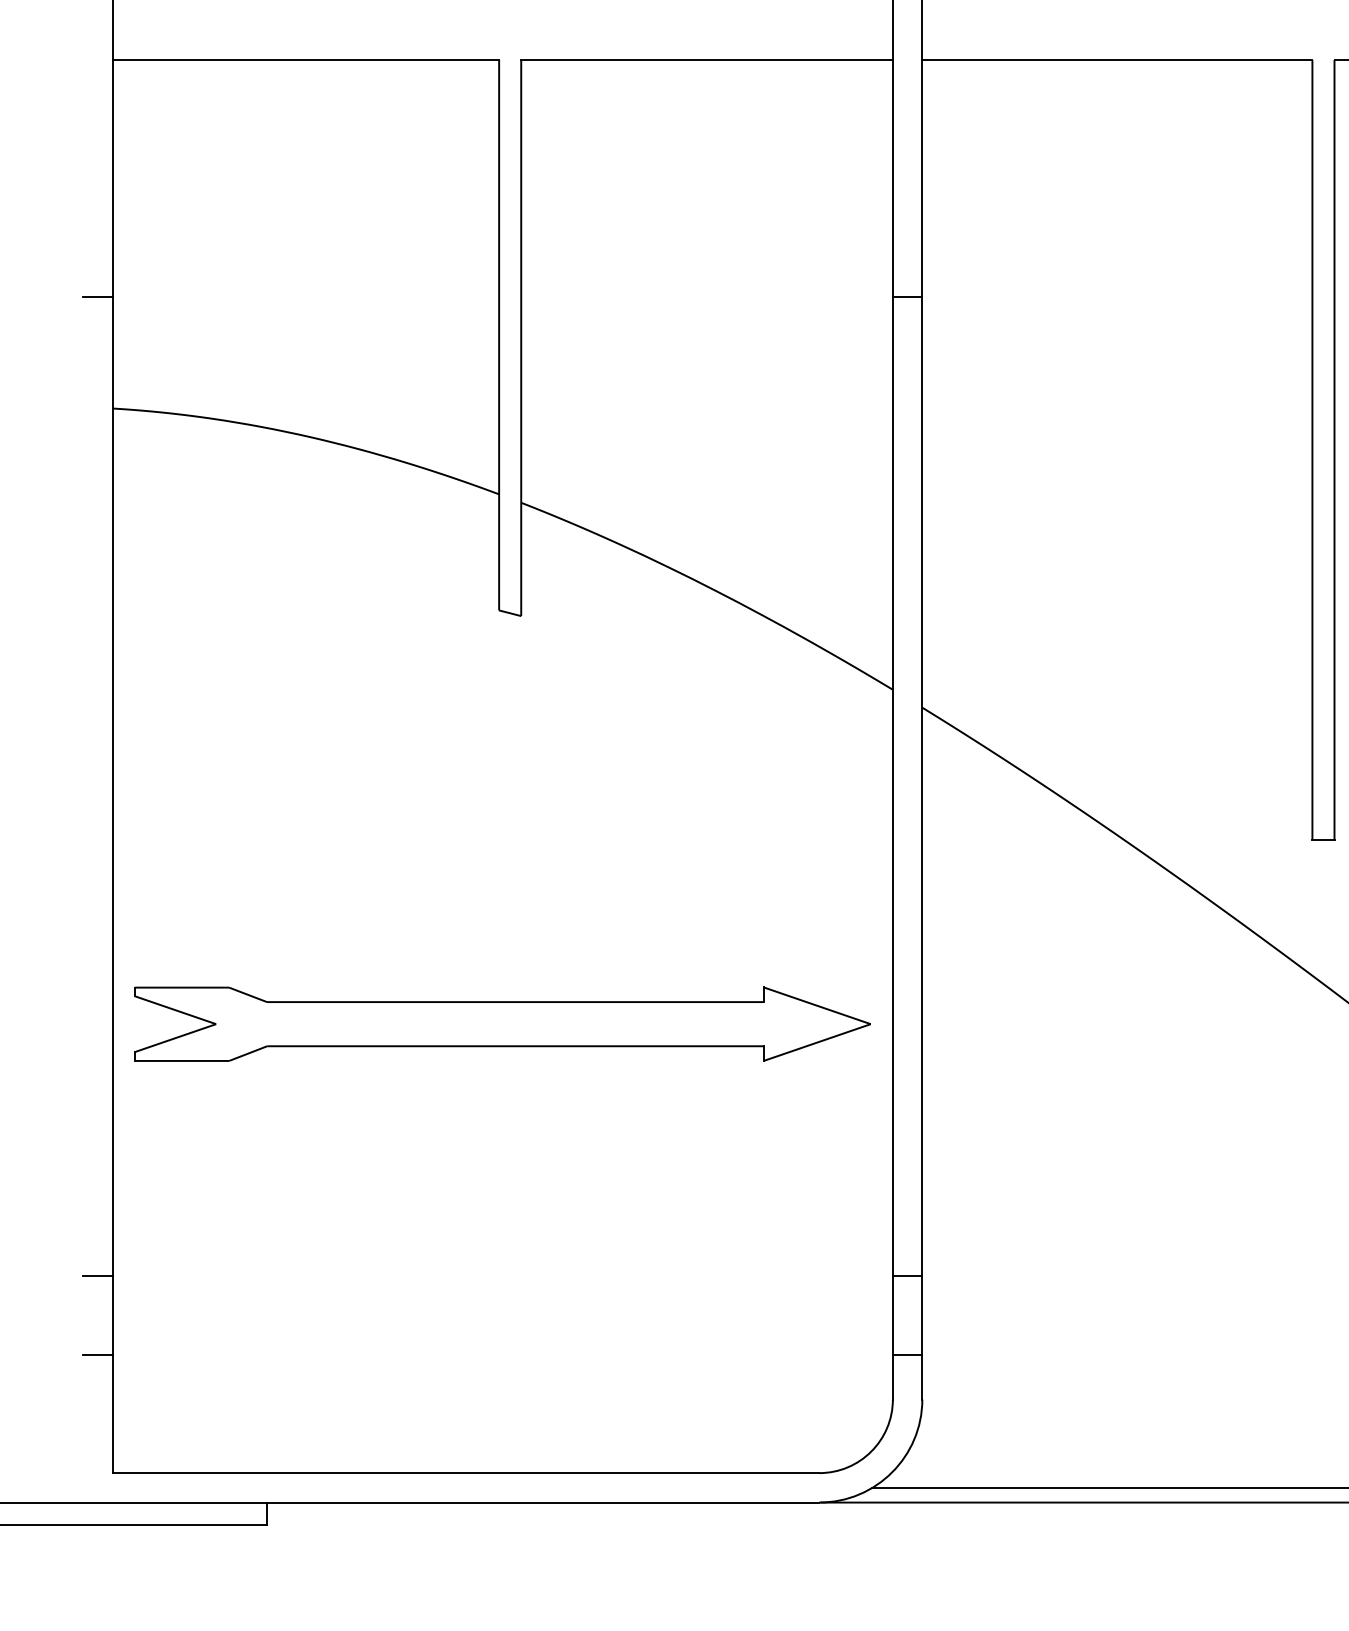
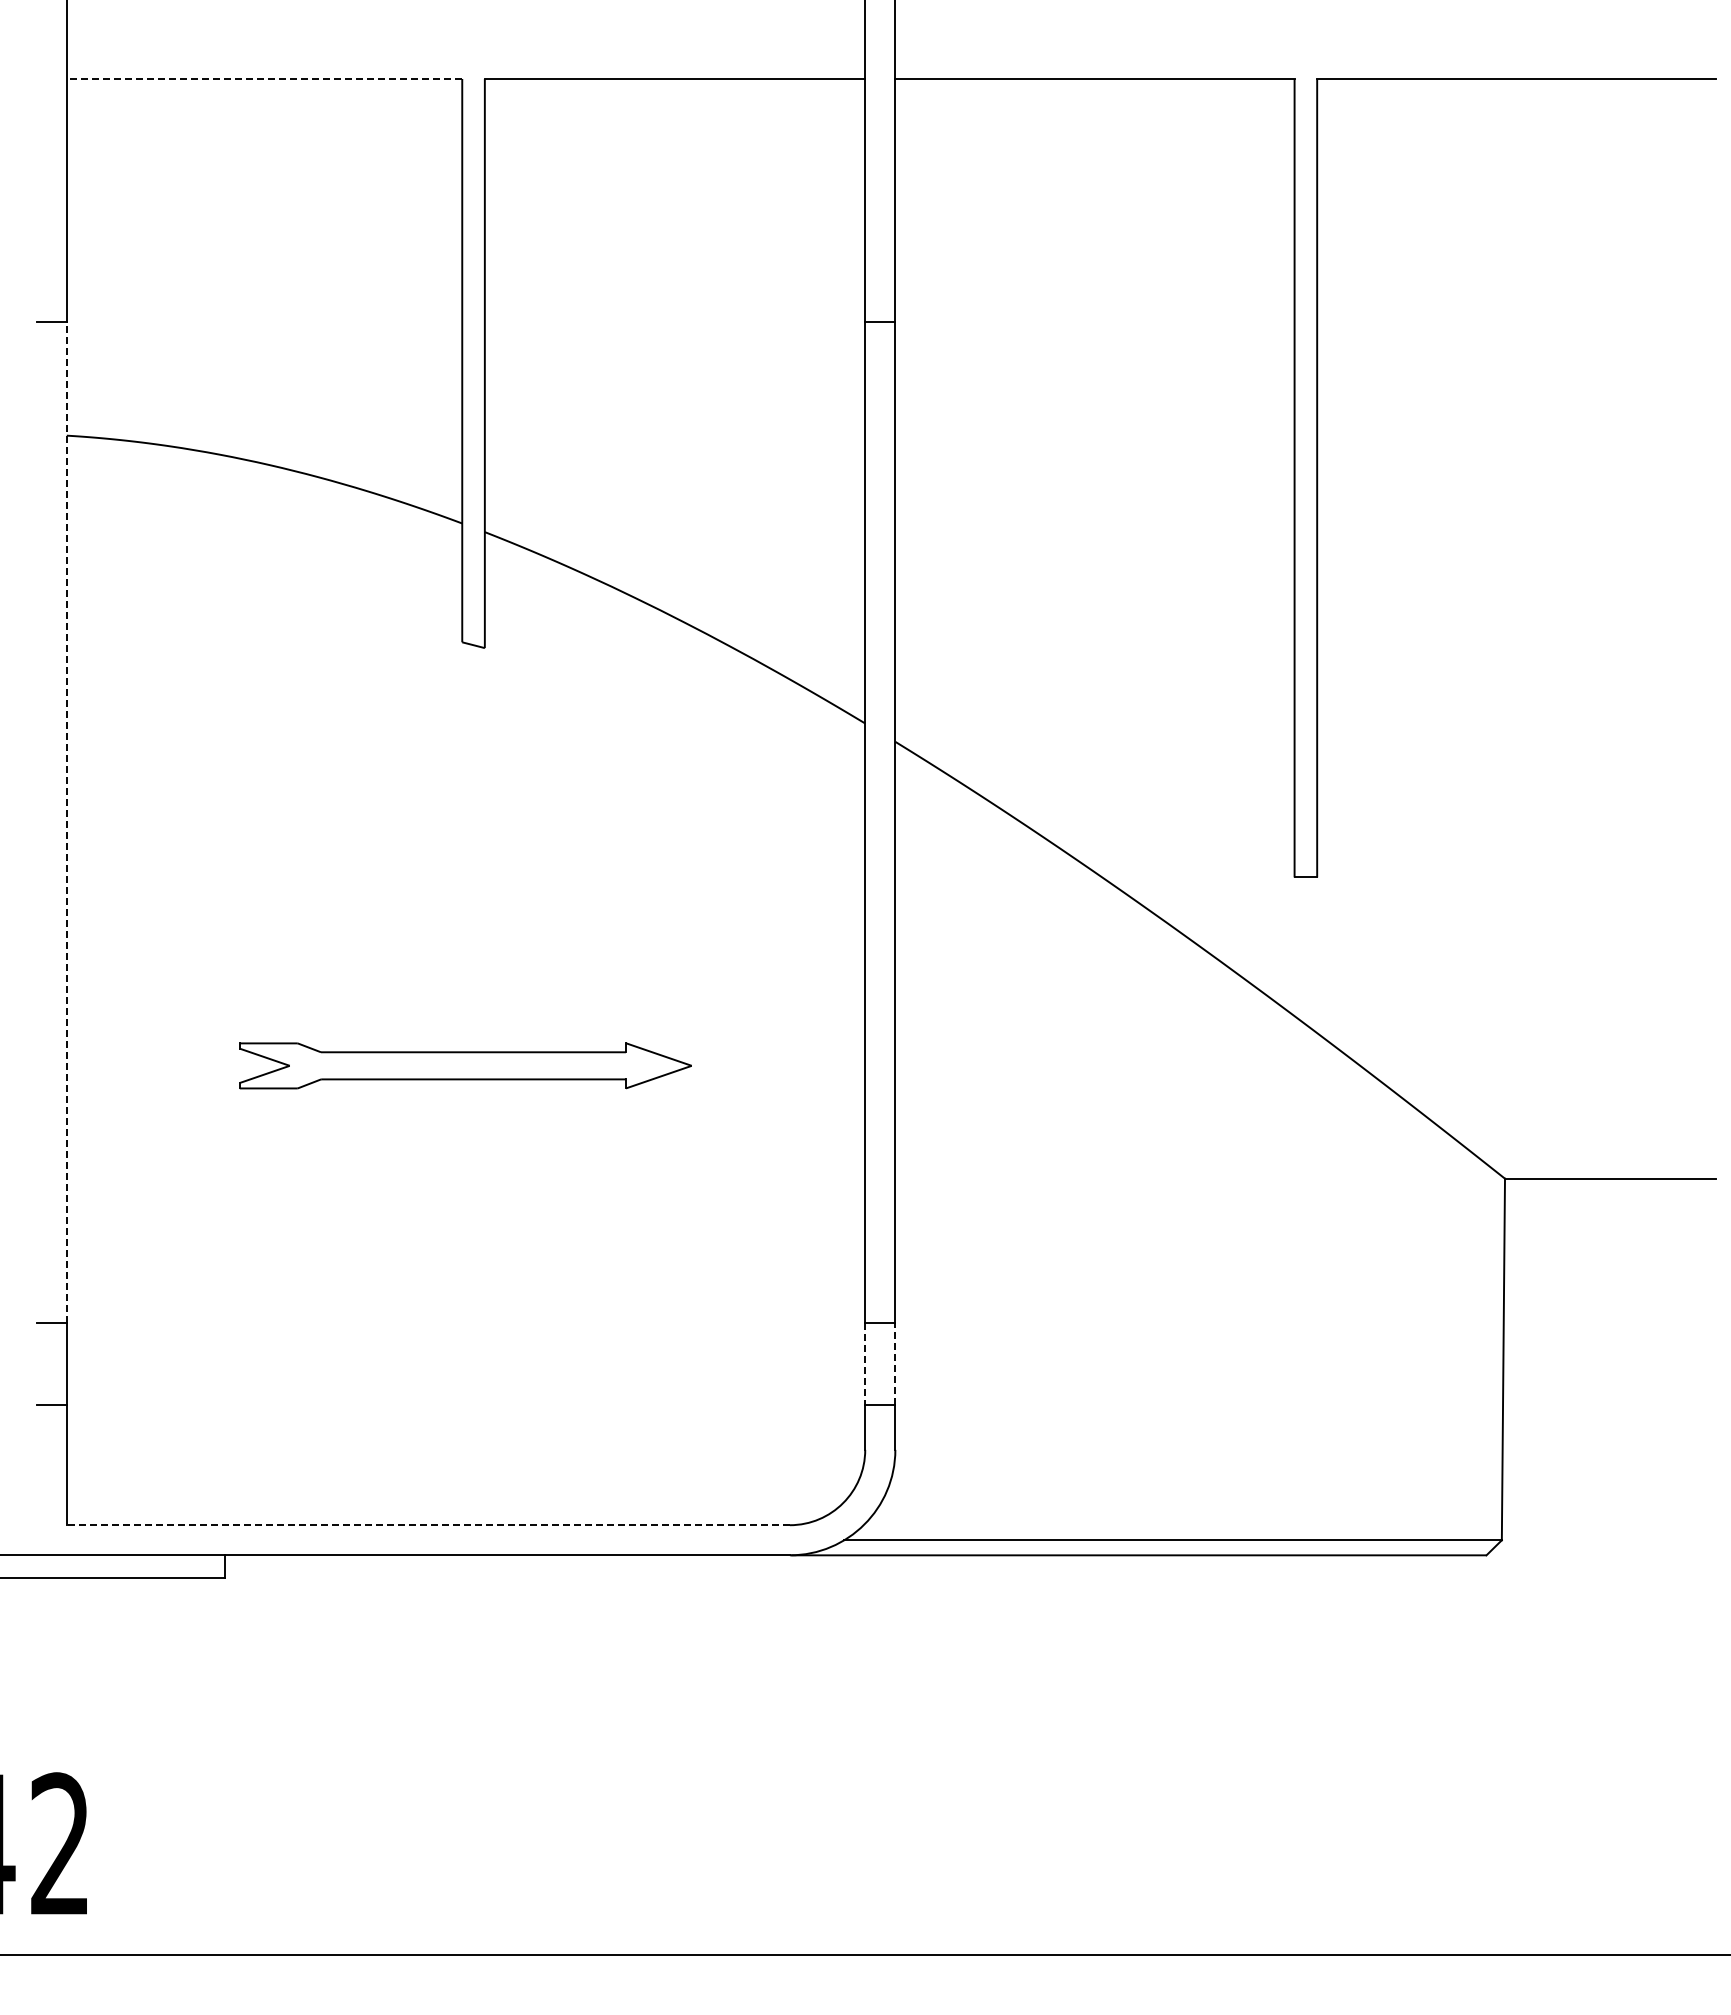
line: (305, 59) -> (264, 78), solid -> dashed
line: (112, 786) -> (66, 822), solid -> dashed
part: (502, 1023) -> (465, 1065), size x0.6
line: (893, 1315) -> (865, 1363), solid -> dashed
line: (922, 1315) -> (895, 1363), solid -> dashed
line: (466, 1473) -> (428, 1525), solid -> dashed

